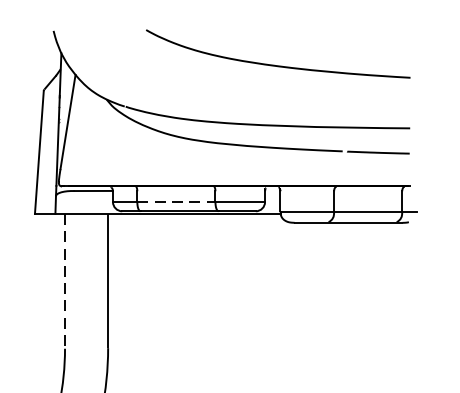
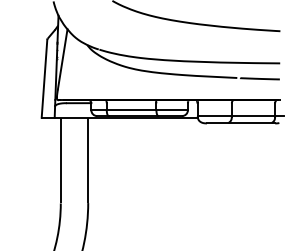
line: (176, 202) -> (131, 110), dashed -> solid
line: (64, 281) -> (60, 160), dashed -> solid

